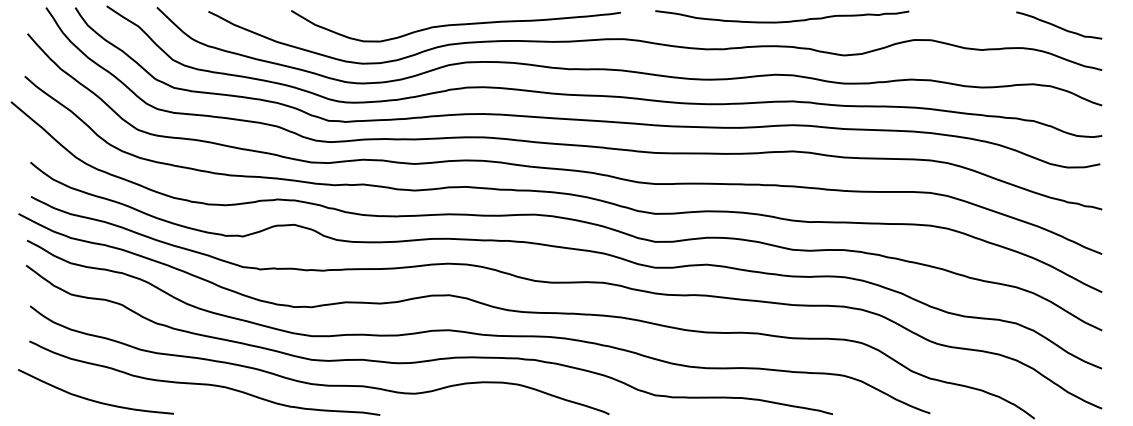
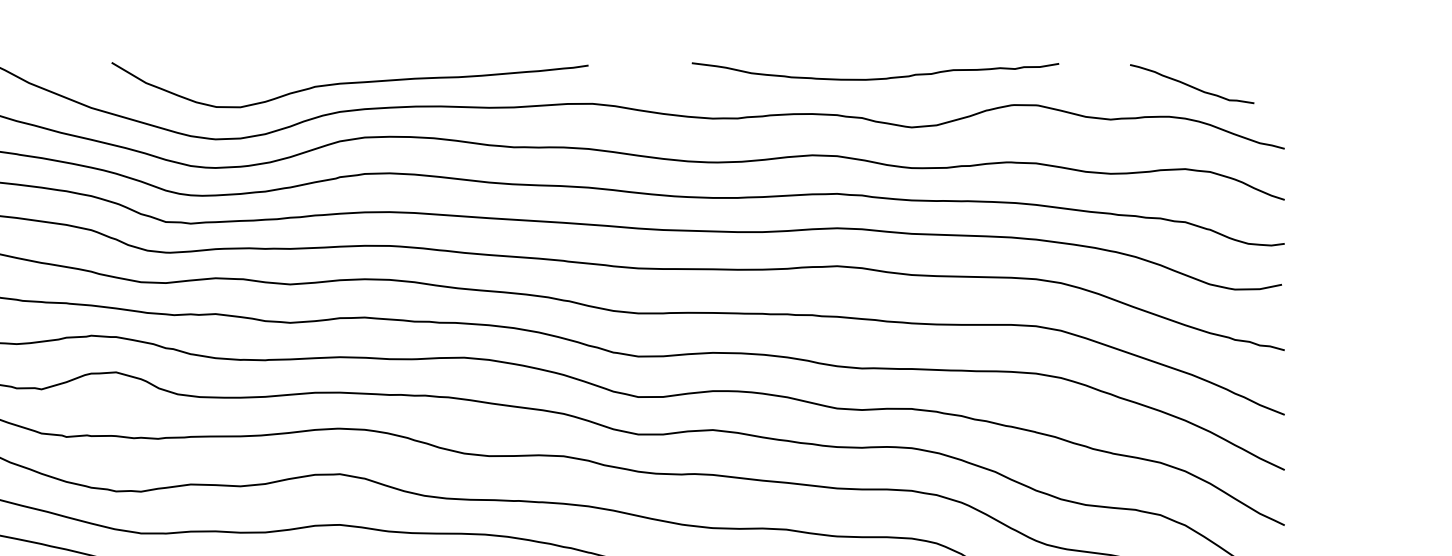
curve: (782, 21) -> (875, 78), moved
curve: (1059, 26) -> (1192, 85), moved

